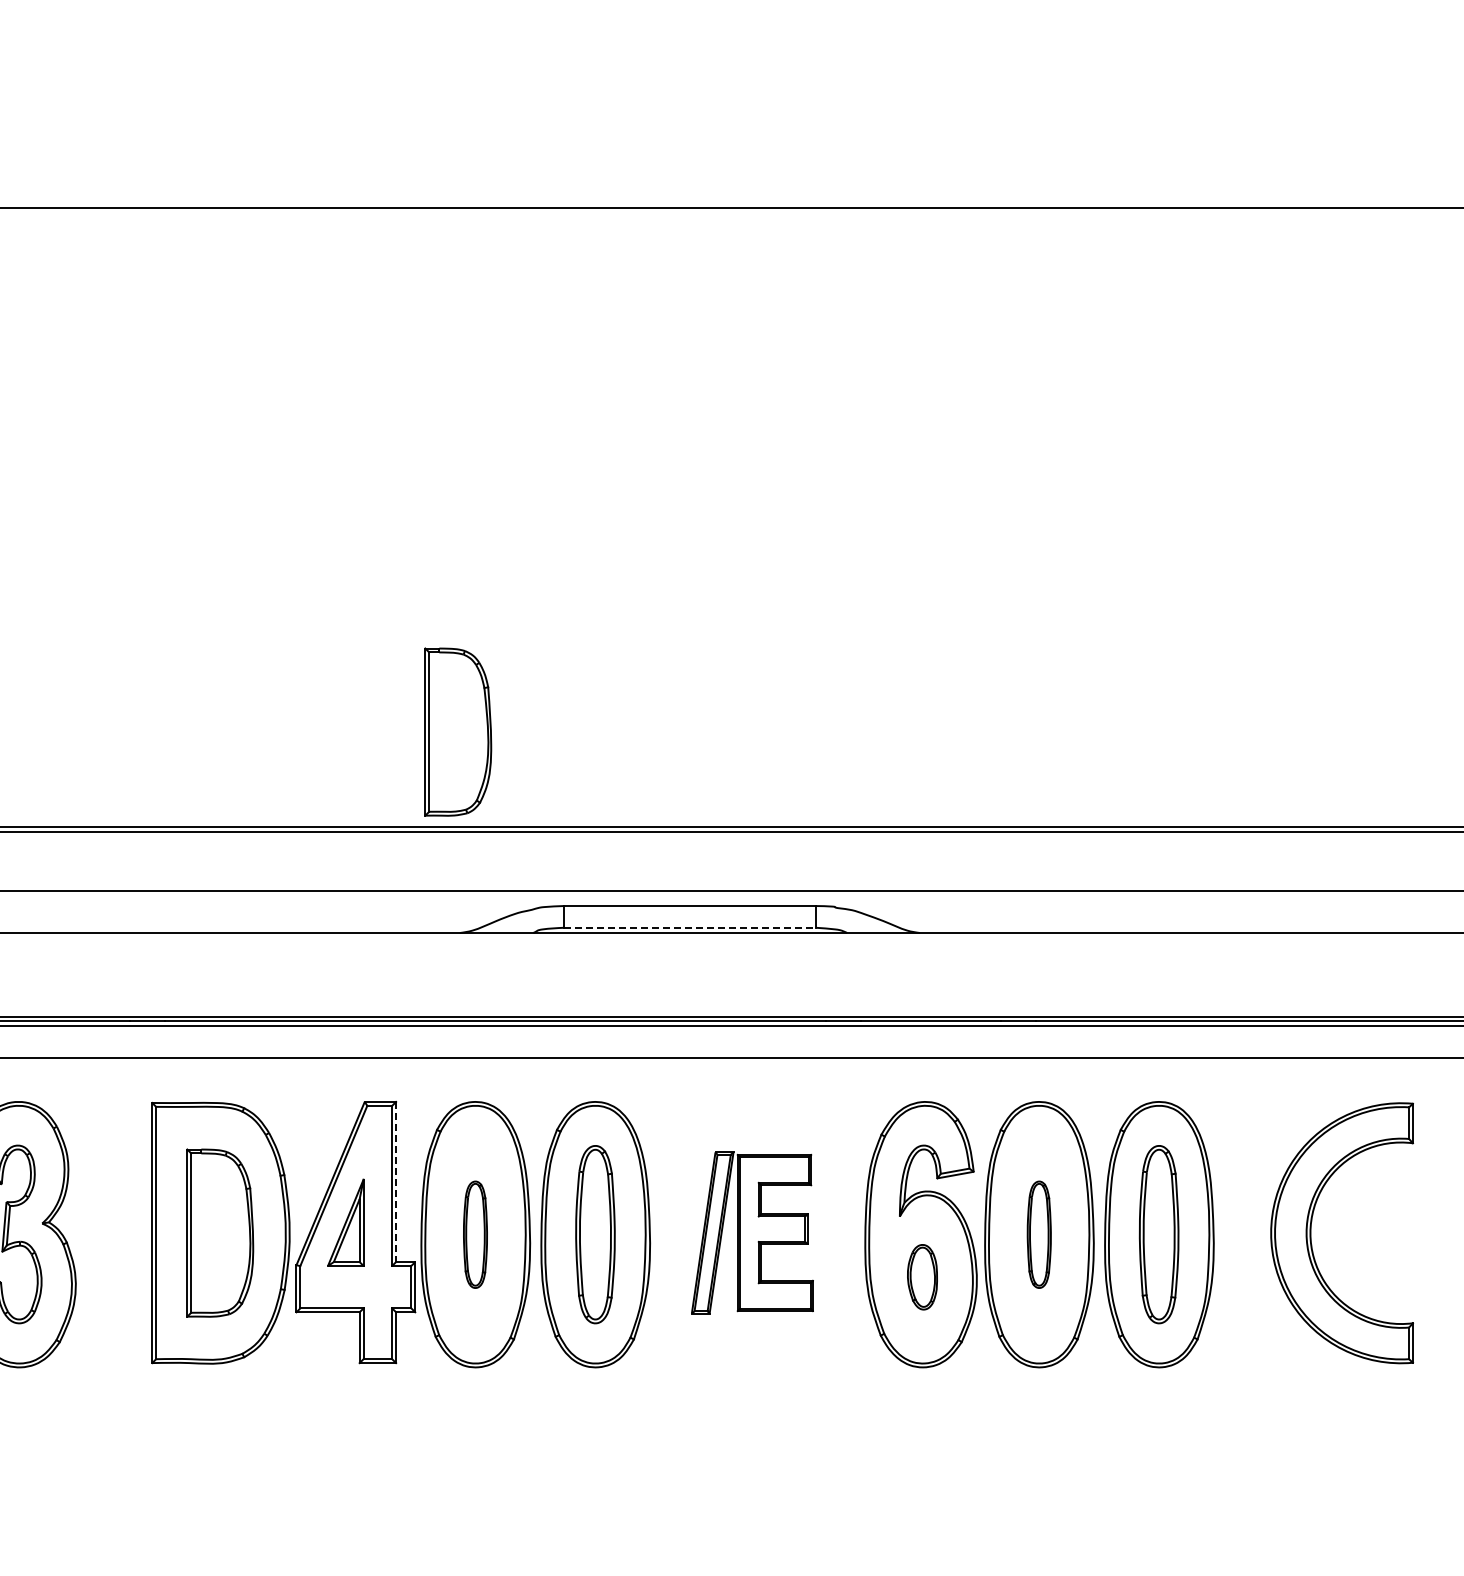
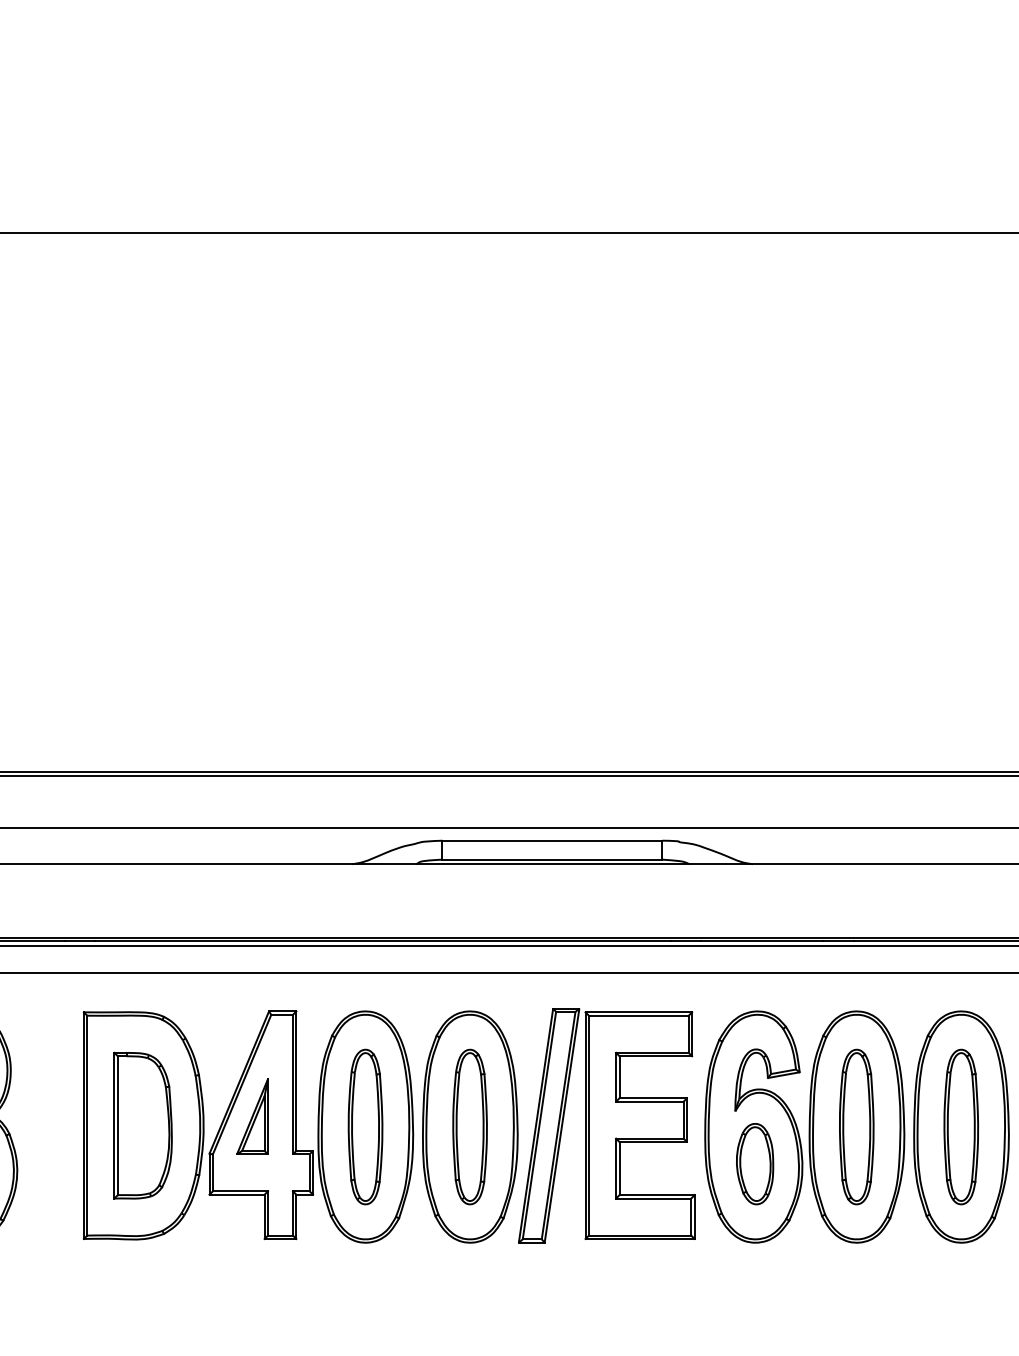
part: (458, 731) -> (350, 688), removed
line: (690, 927) -> (552, 859), dashed -> solid
line: (396, 1182) -> (296, 1081), dashed -> solid
part: (752, 1232) -> (606, 1125), size x1.67
part: (475, 1234) -> (365, 1126), size x1.67
part: (1039, 1234) -> (857, 1126), size x1.67
part: (922, 1277) -> (755, 1164), size x1.43

